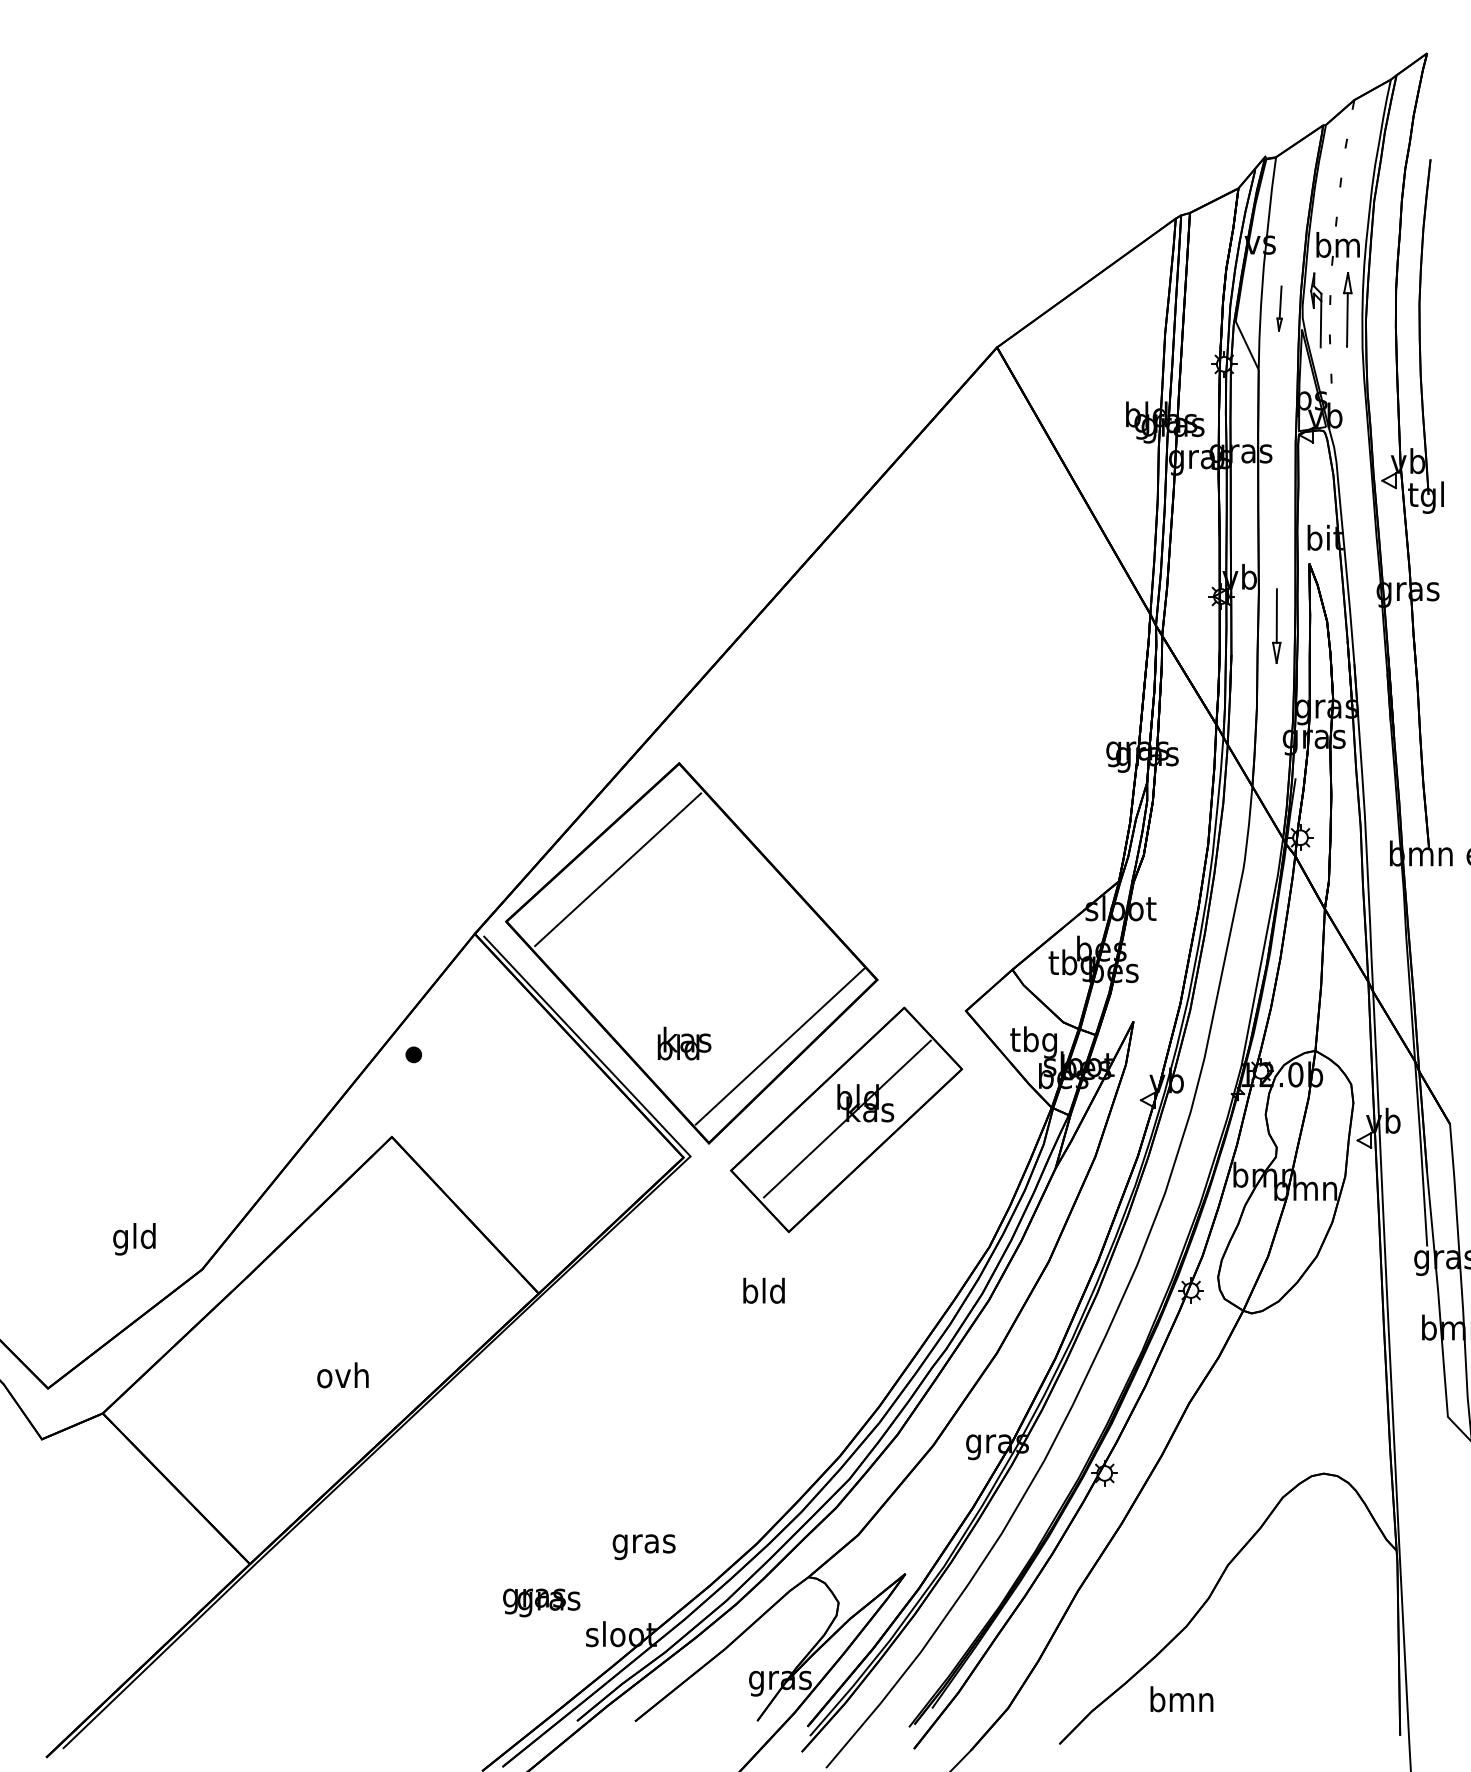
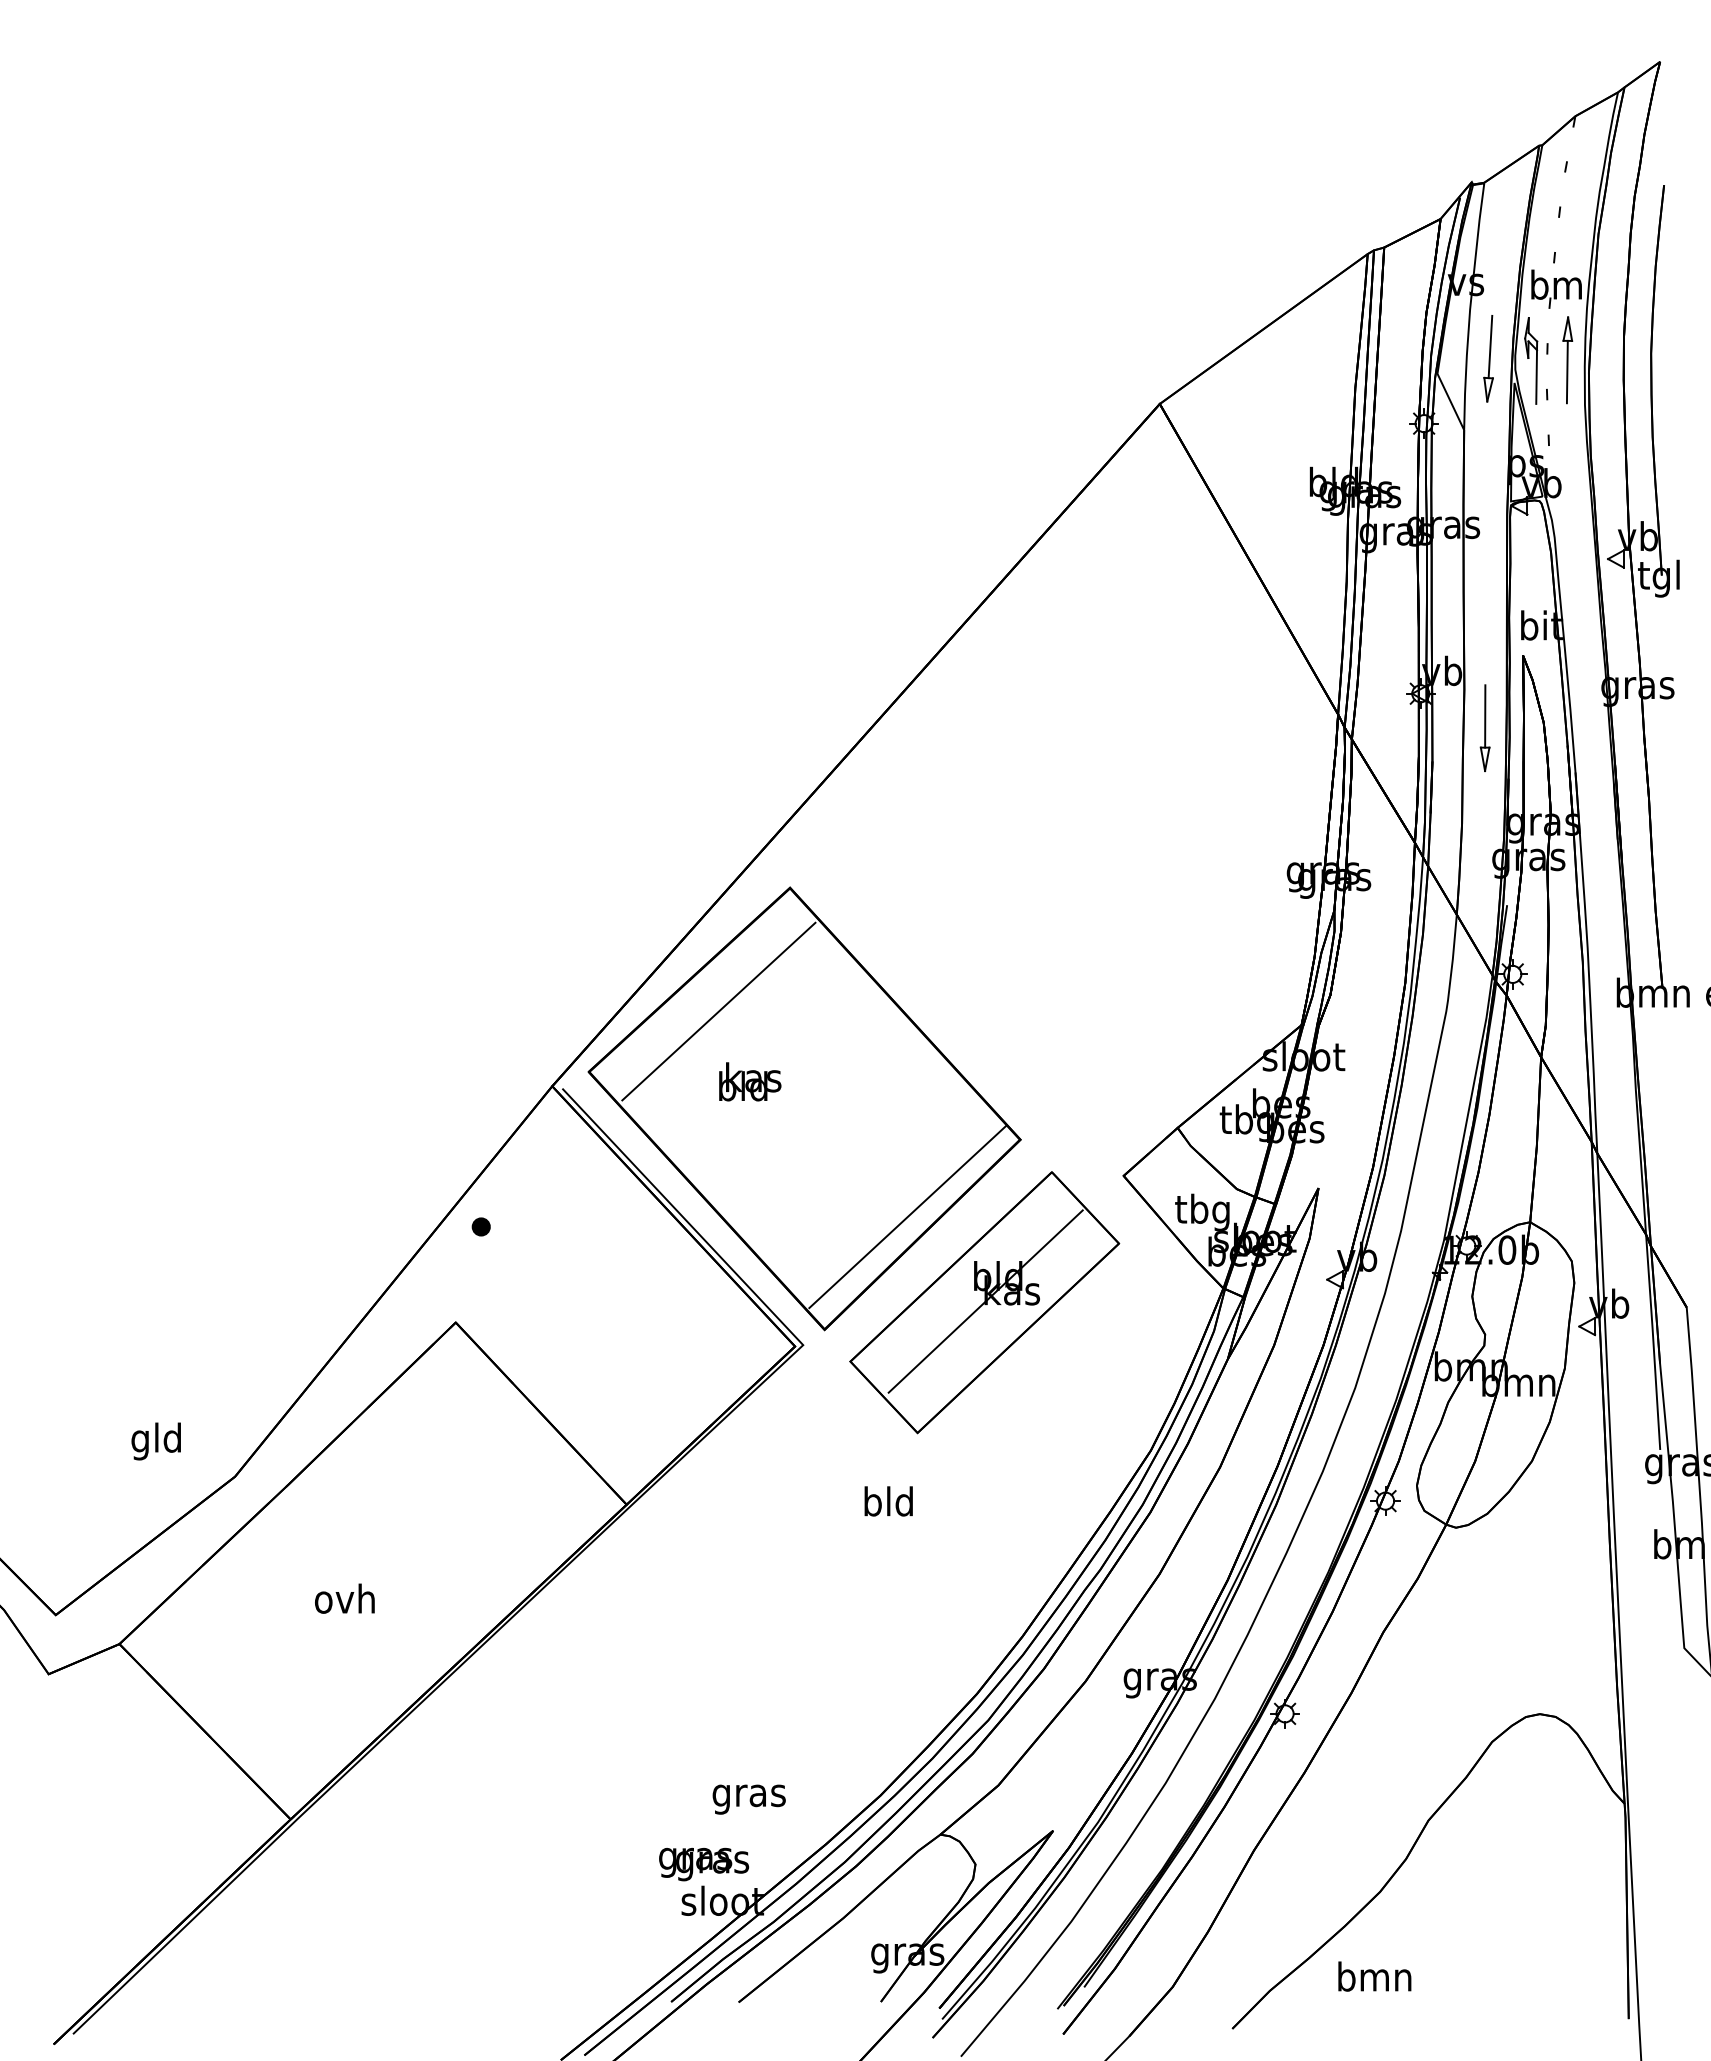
part: (1279, 308) -> (1488, 358), size x1.67
text: (684, 1043) -> (750, 1081), moved
text: (342, 1375) -> (344, 1598), moved
text: (542, 1602) -> (704, 1864), moved

